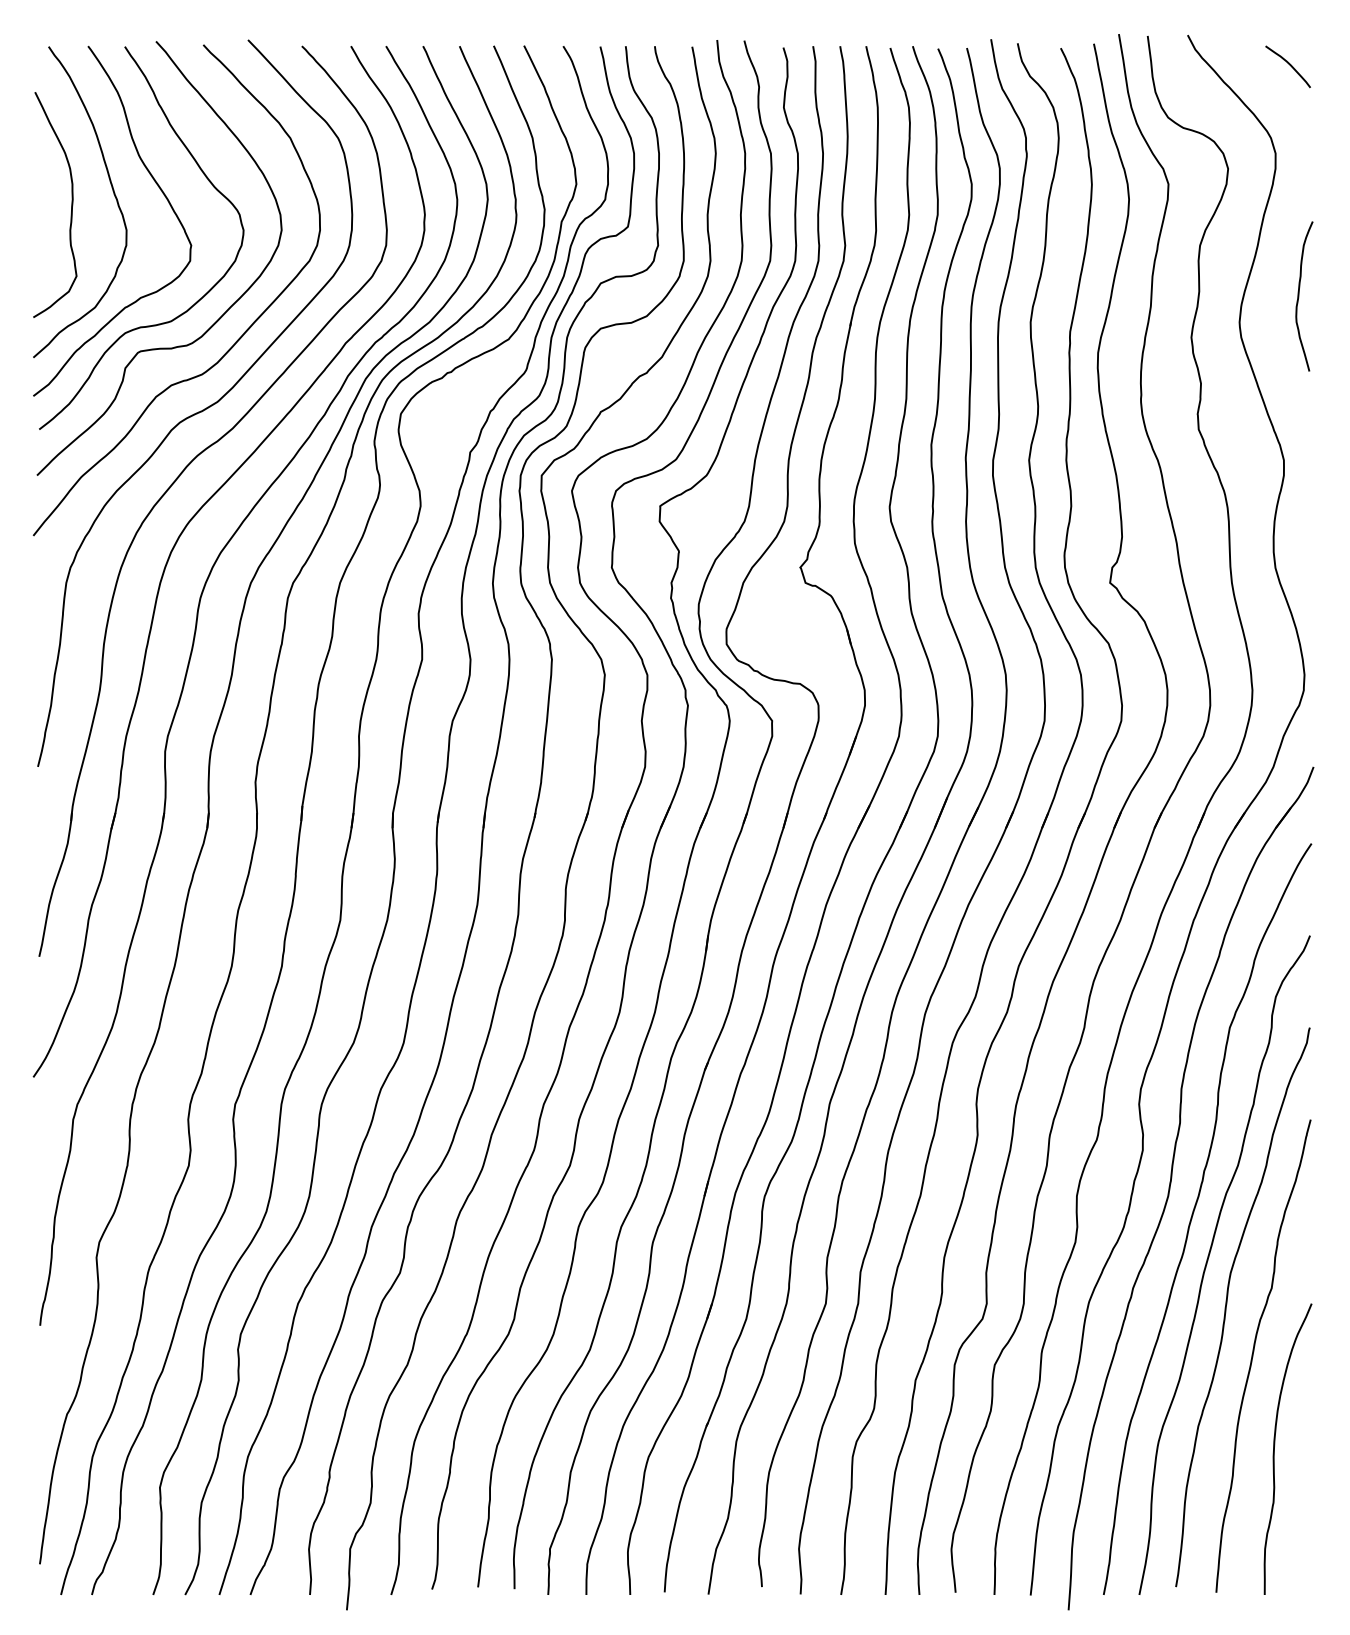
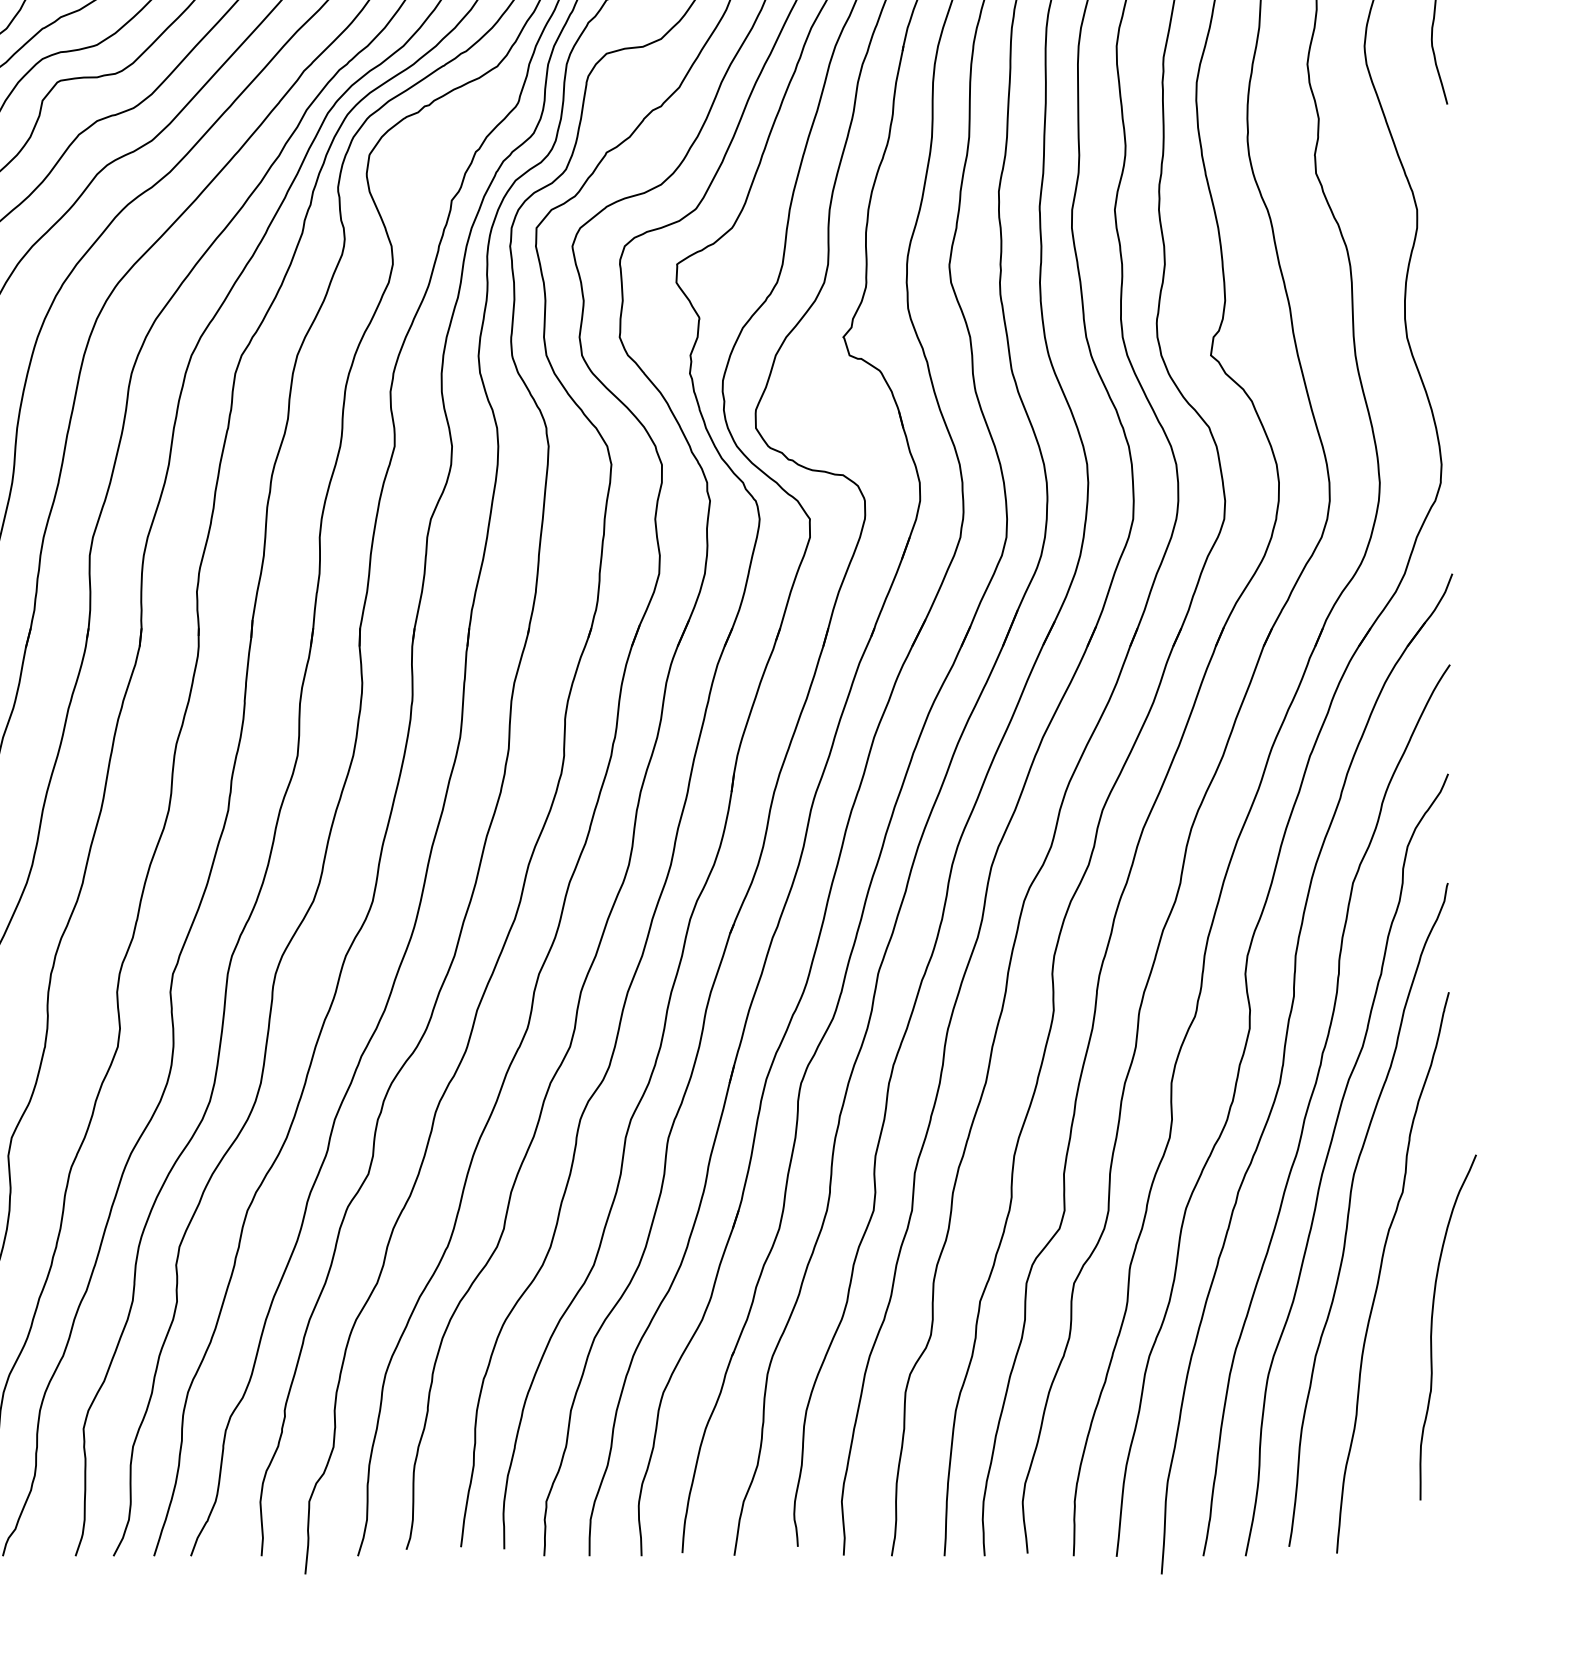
curve: (1275, 1445) -> (1433, 1323), moved

